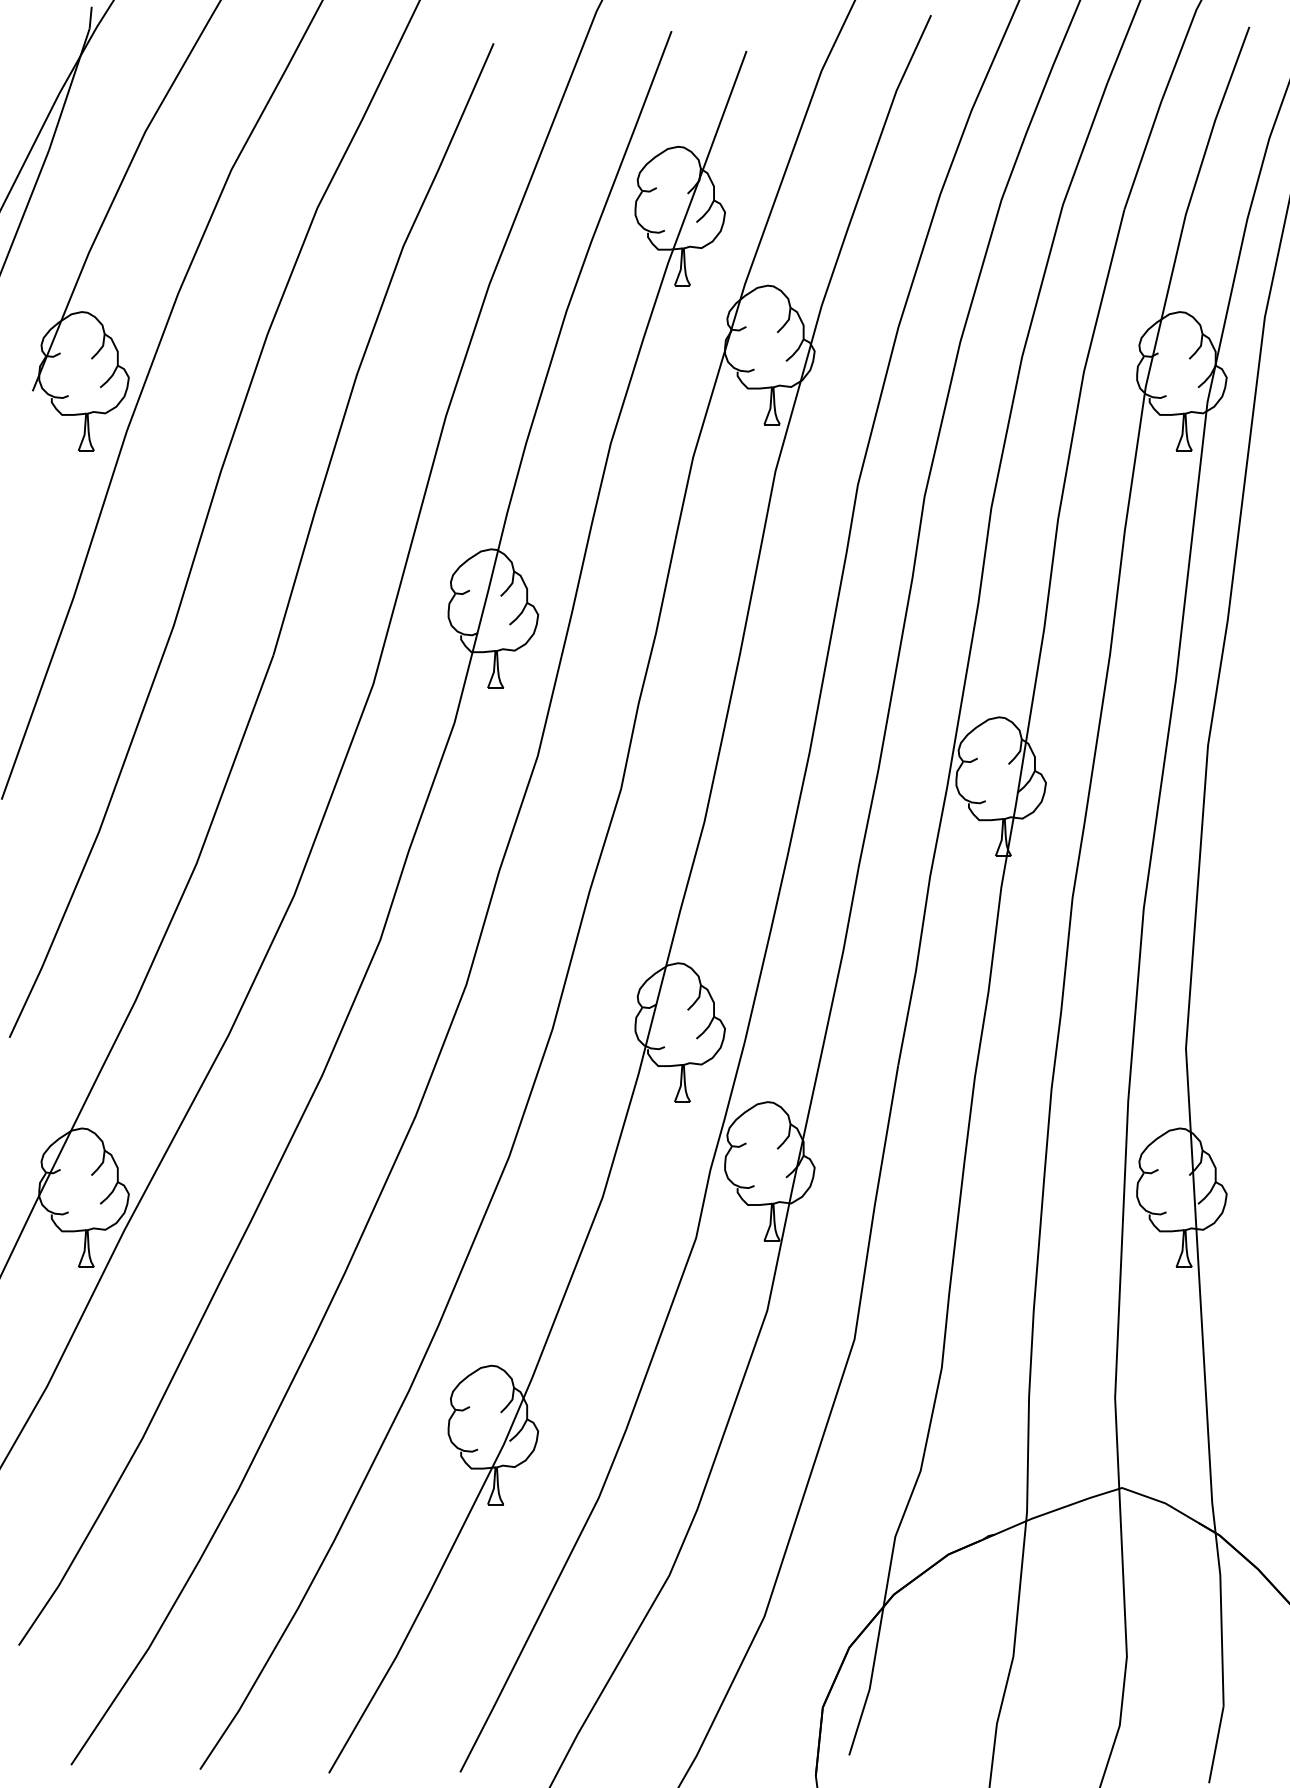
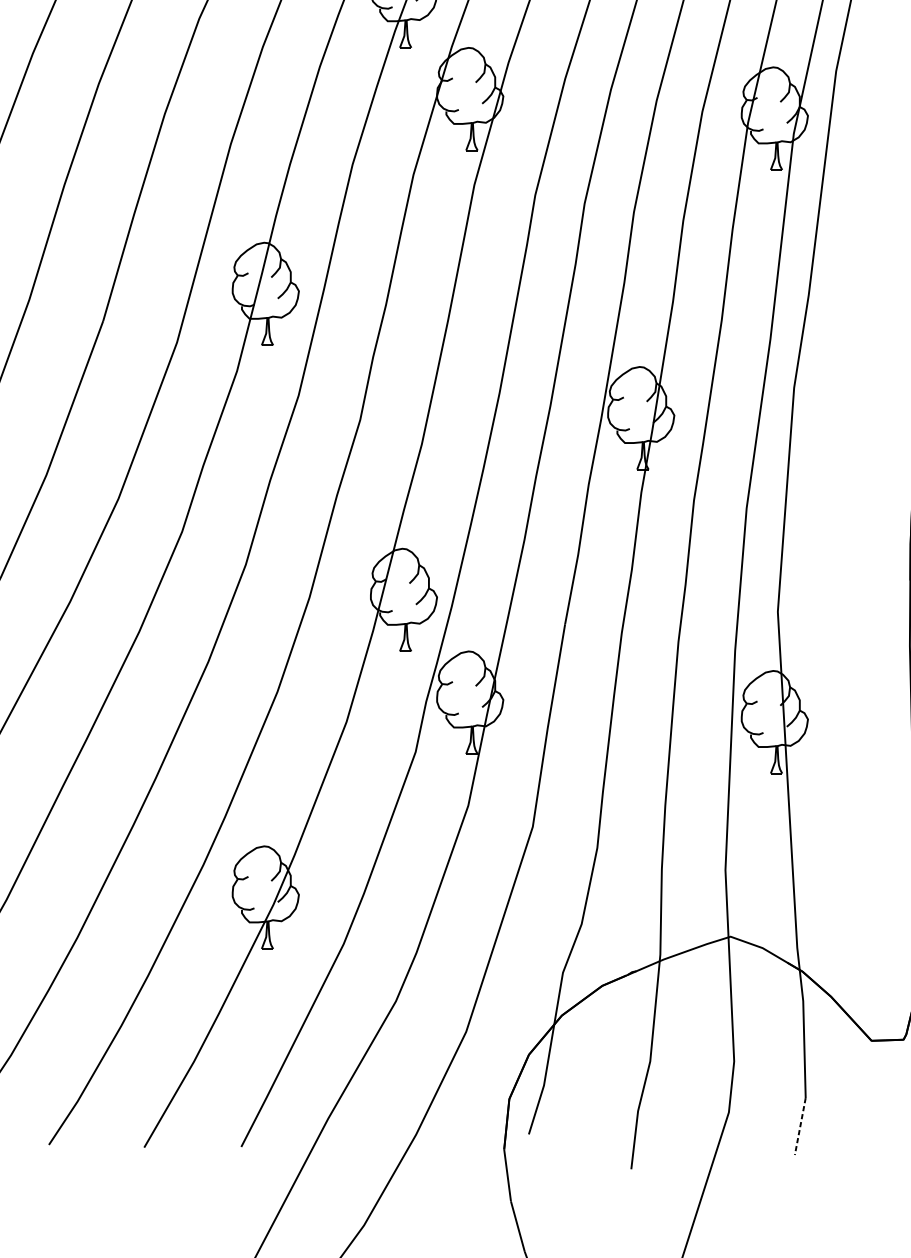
line: (1216, 1745) -> (800, 1127), solid -> dashed

